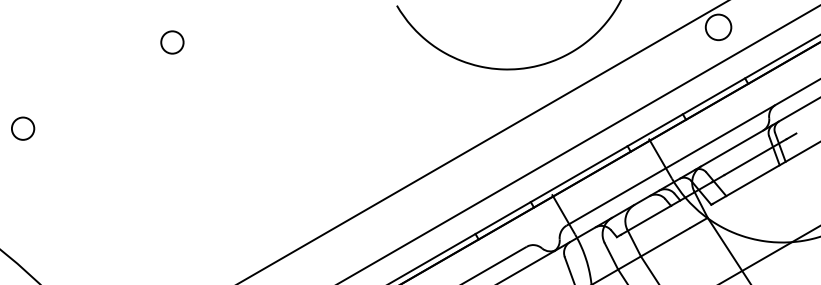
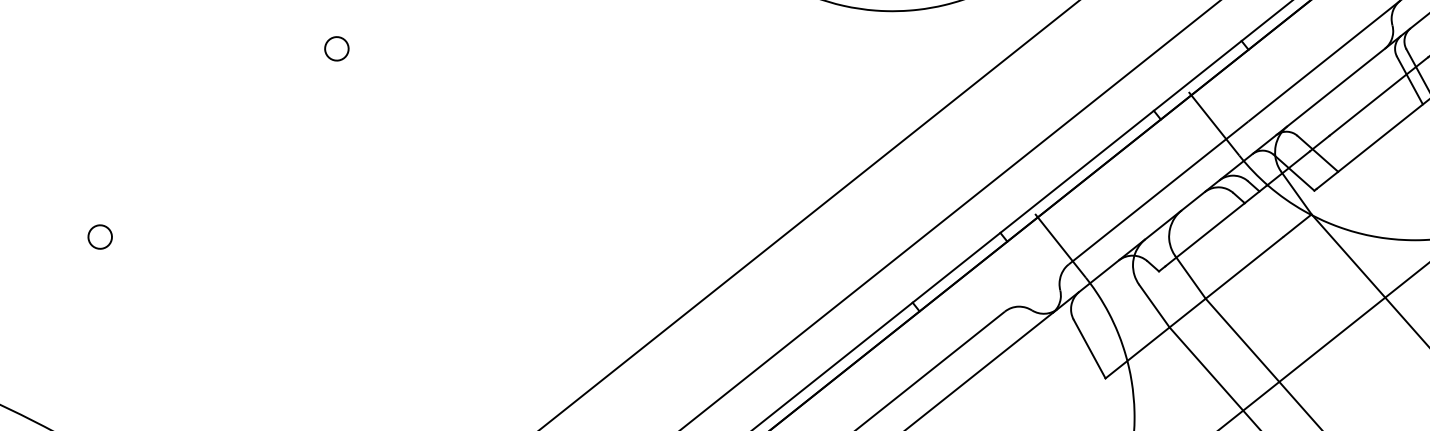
circle: (172, 42) -> (336, 48), size x0.6
circle: (23, 128) -> (100, 236), size x0.6

